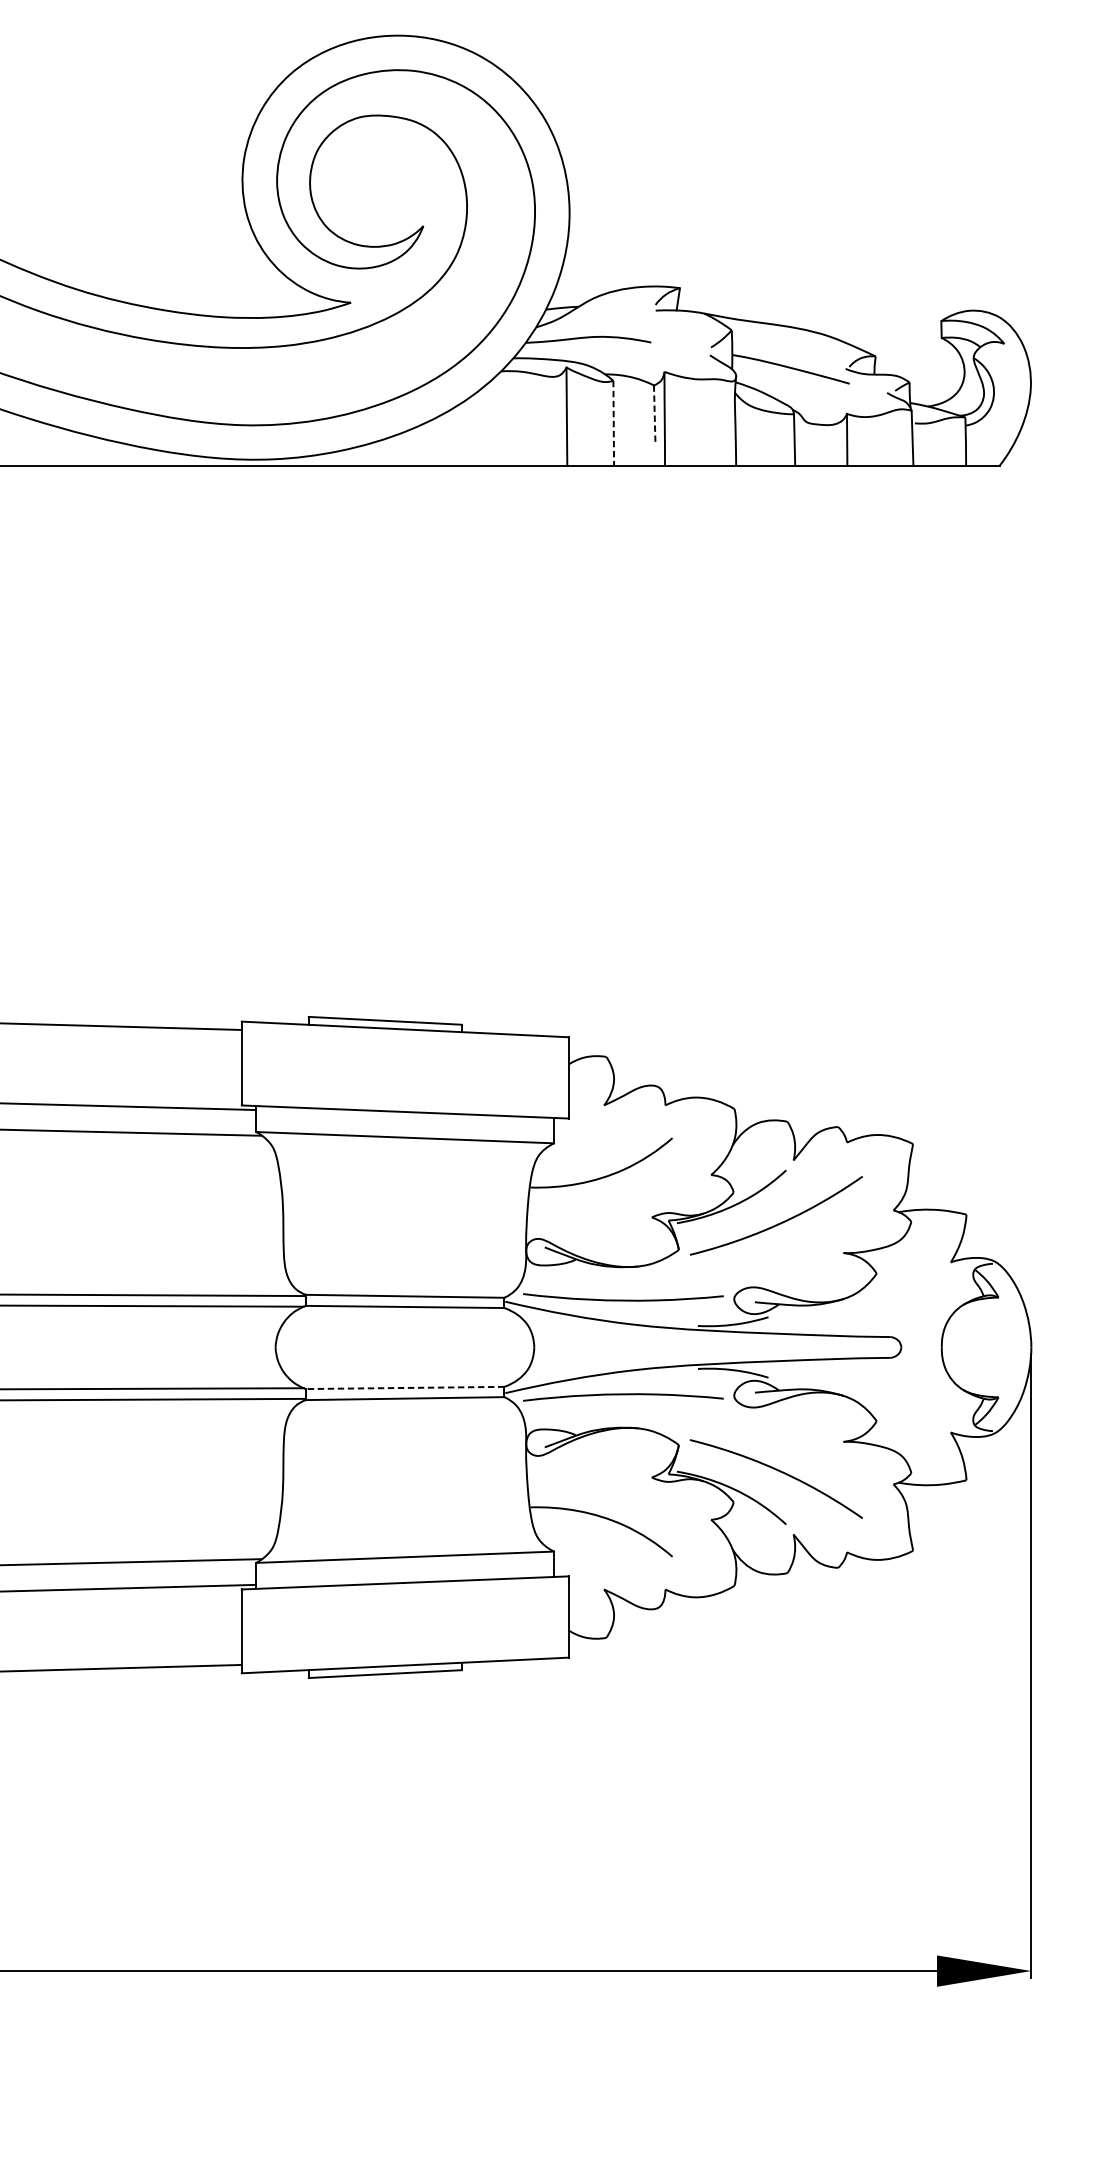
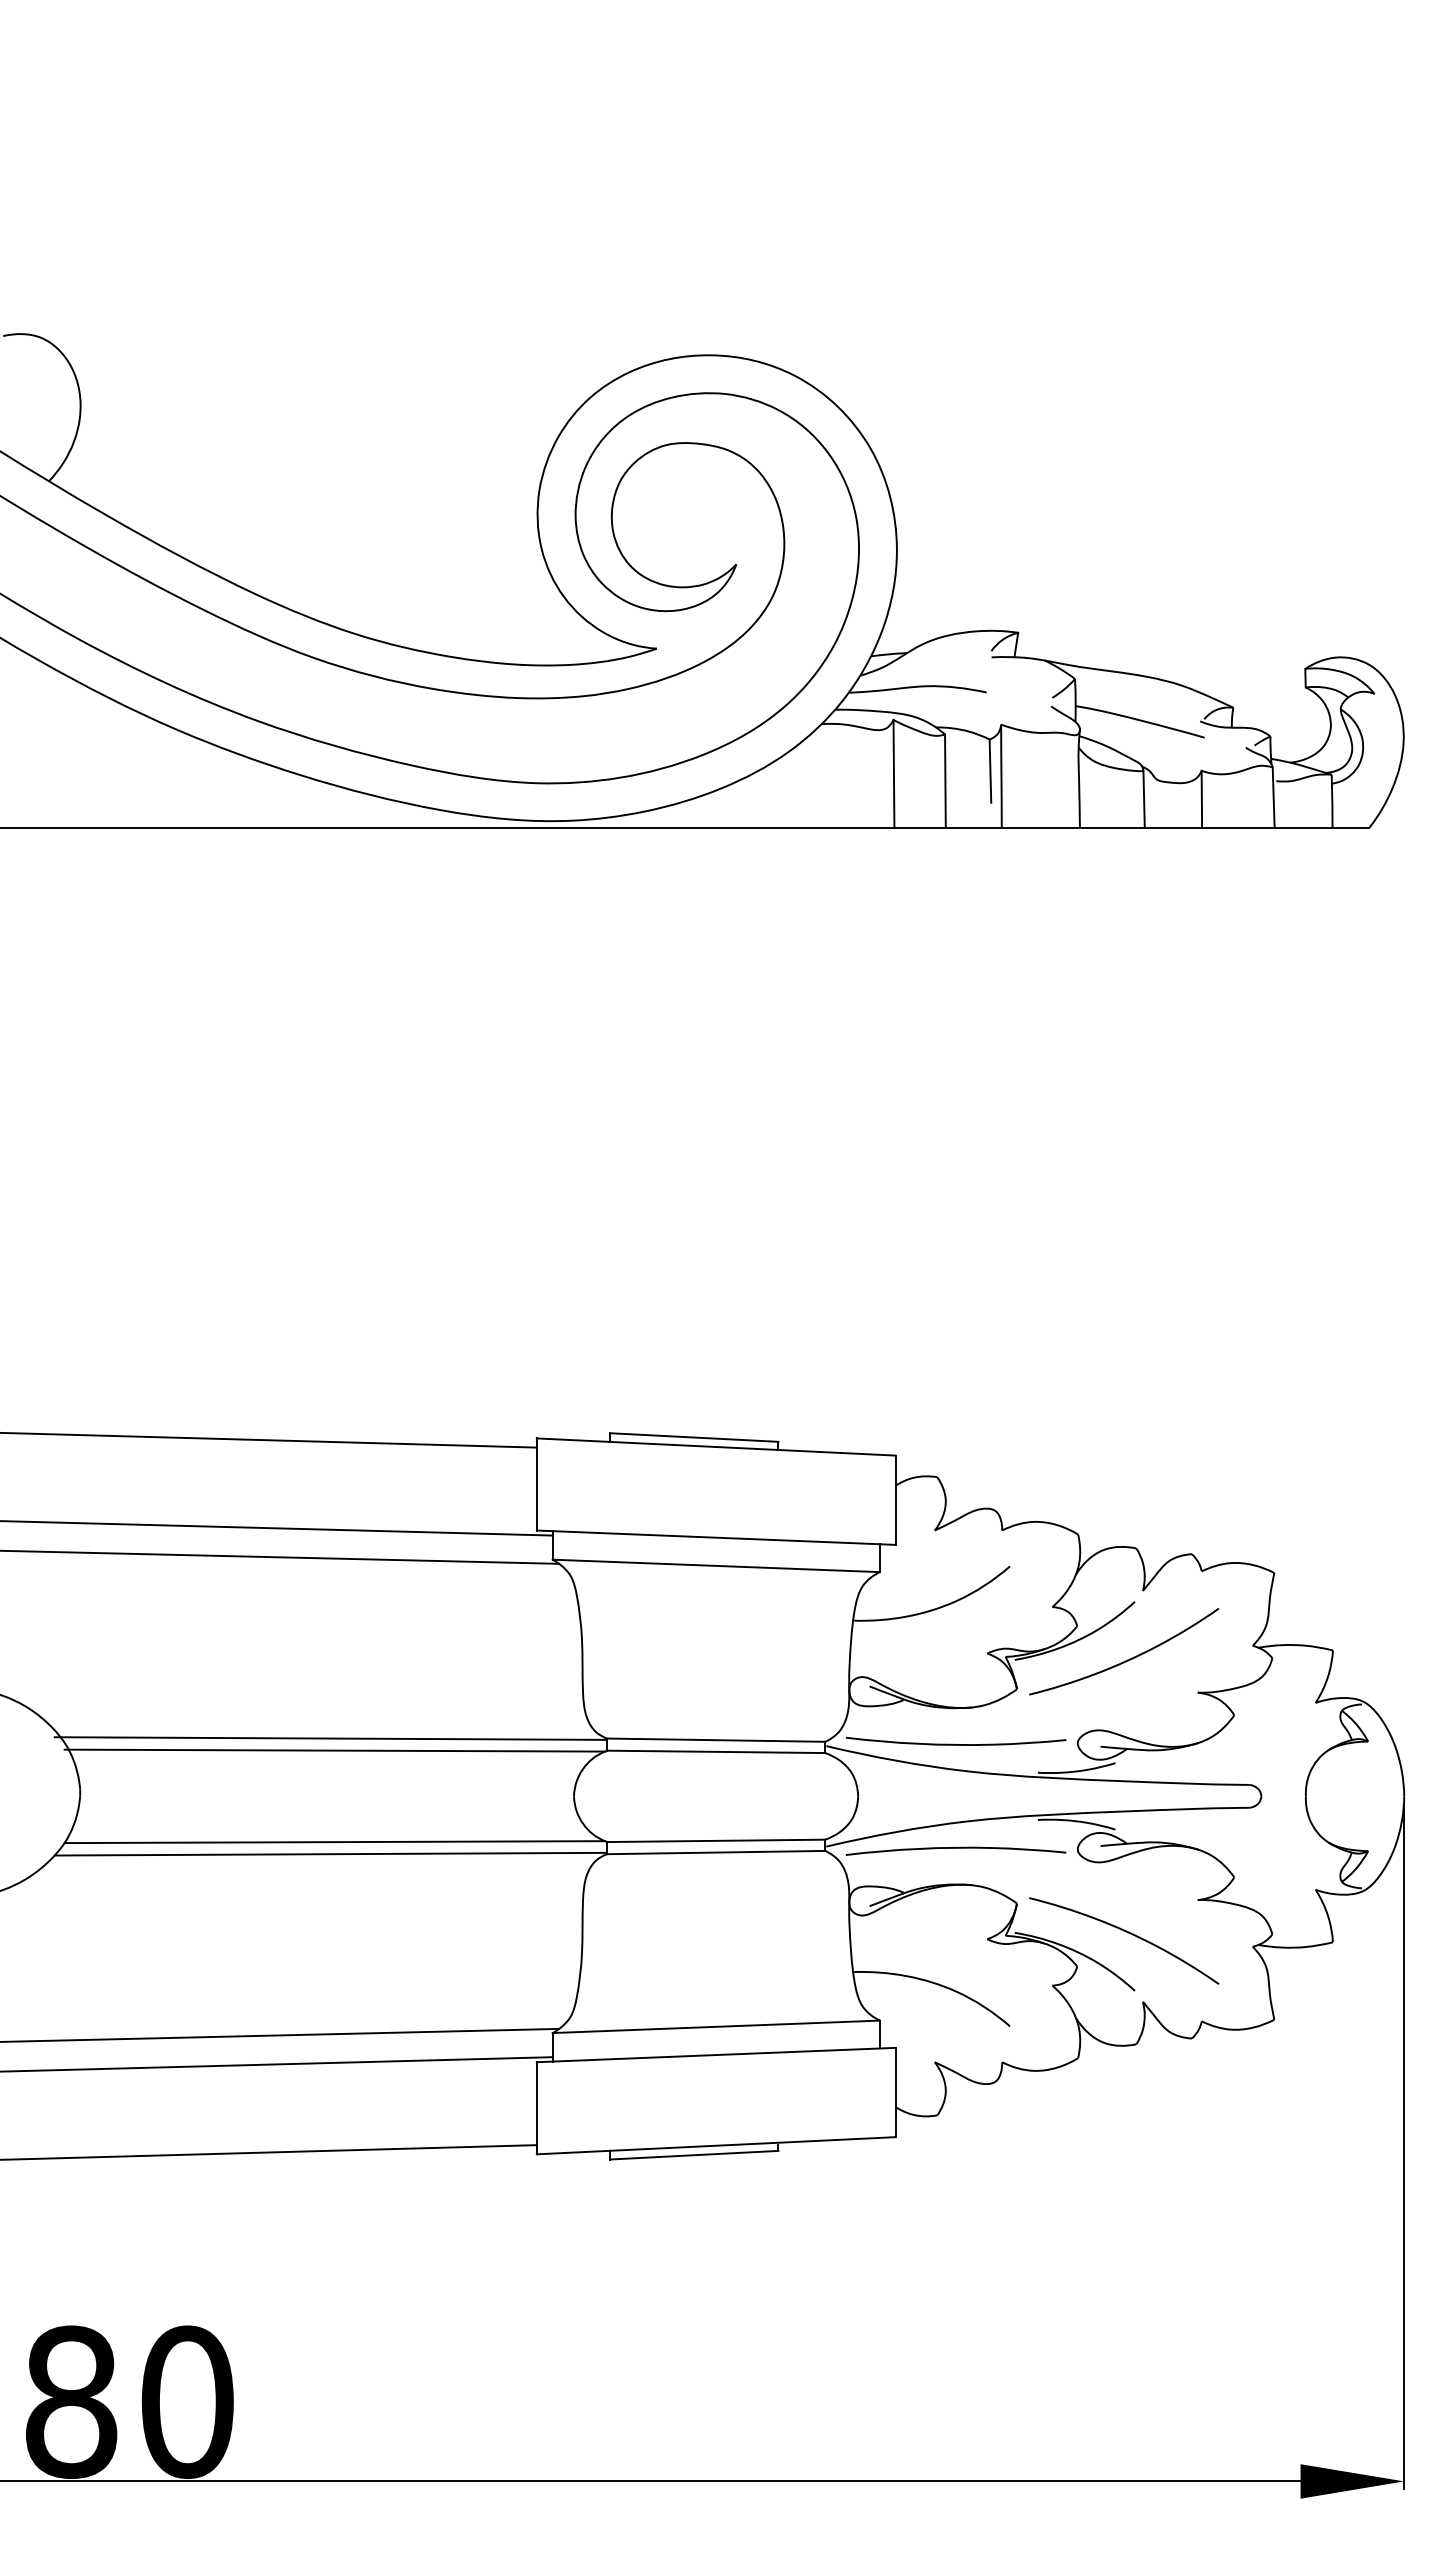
line: (654, 414) -> (990, 771), dashed -> solid
line: (613, 423) -> (945, 781), dashed -> solid
line: (404, 1387) -> (715, 1840), dashed -> solid

